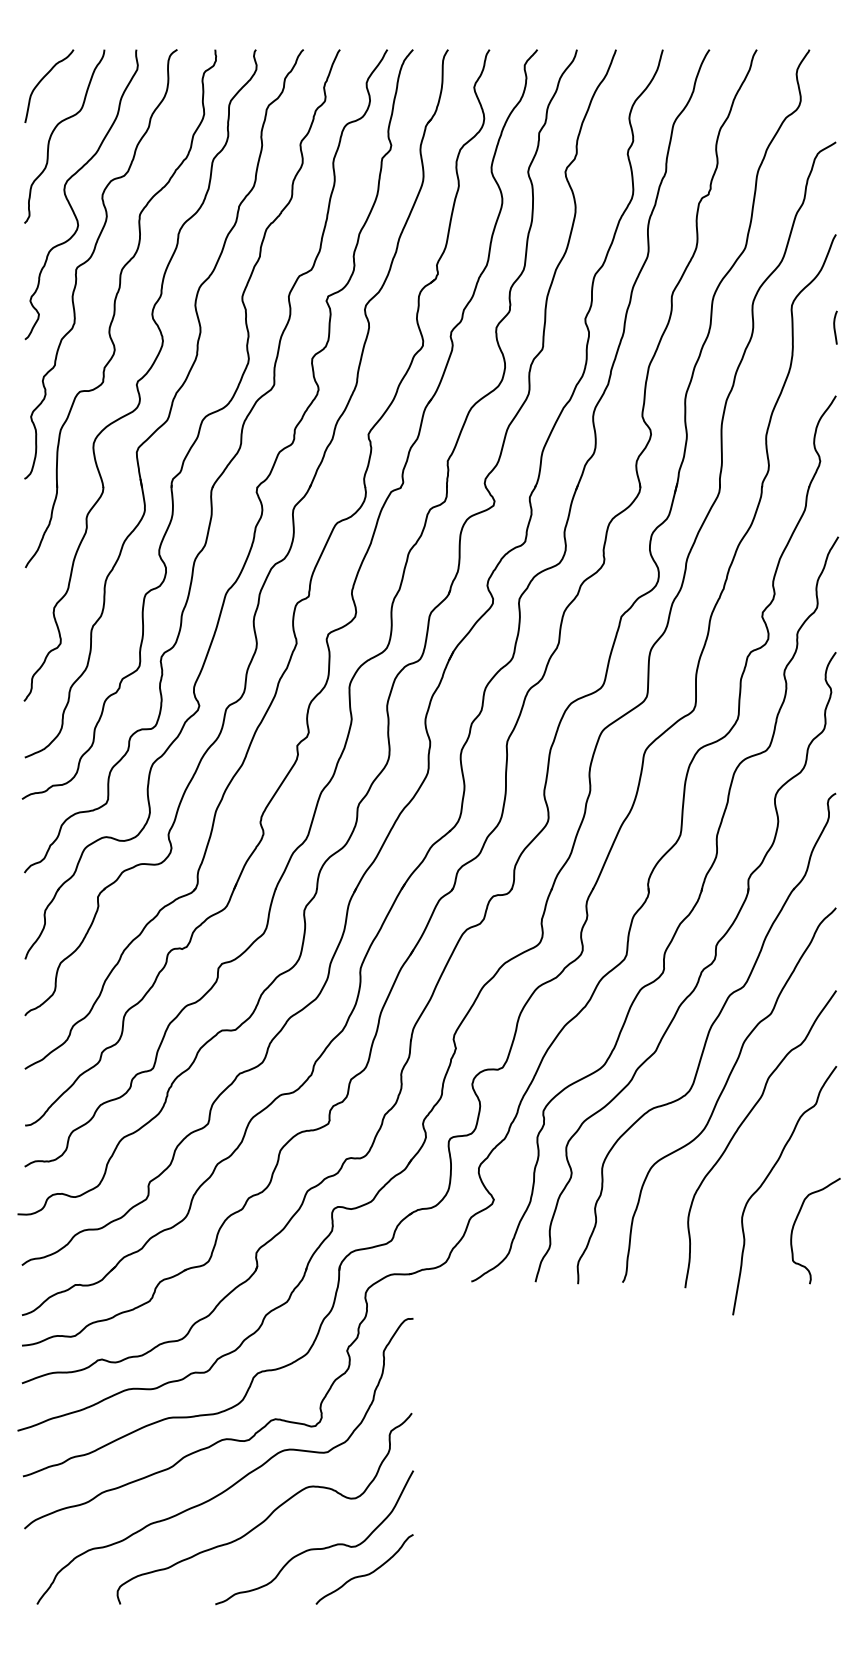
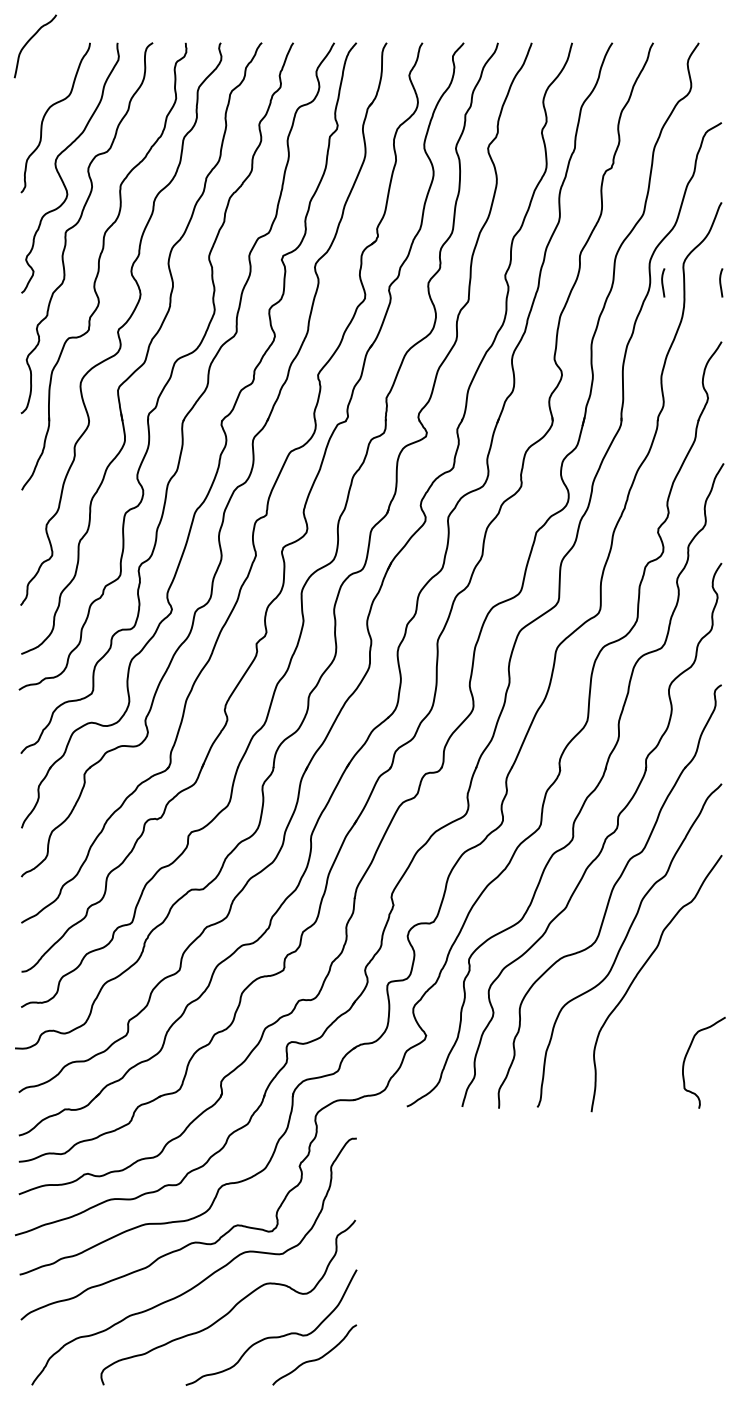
curve: (42, 80) -> (29, 41), moved
curve: (768, 327) -> (663, 282), added
curve: (768, 1177) -> (663, 1016), removed

